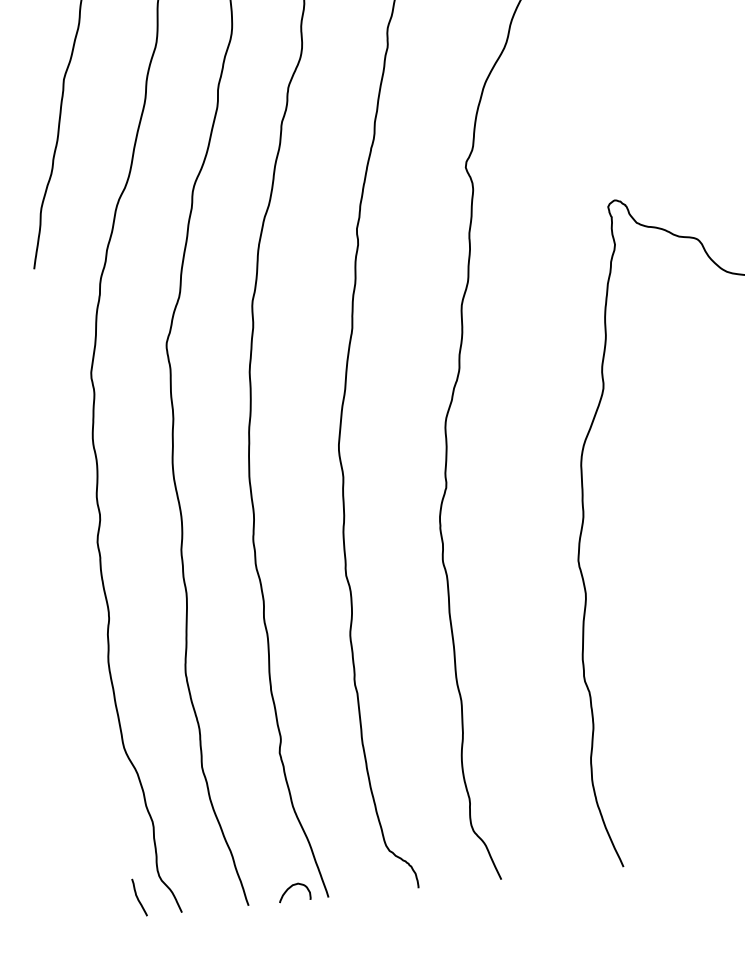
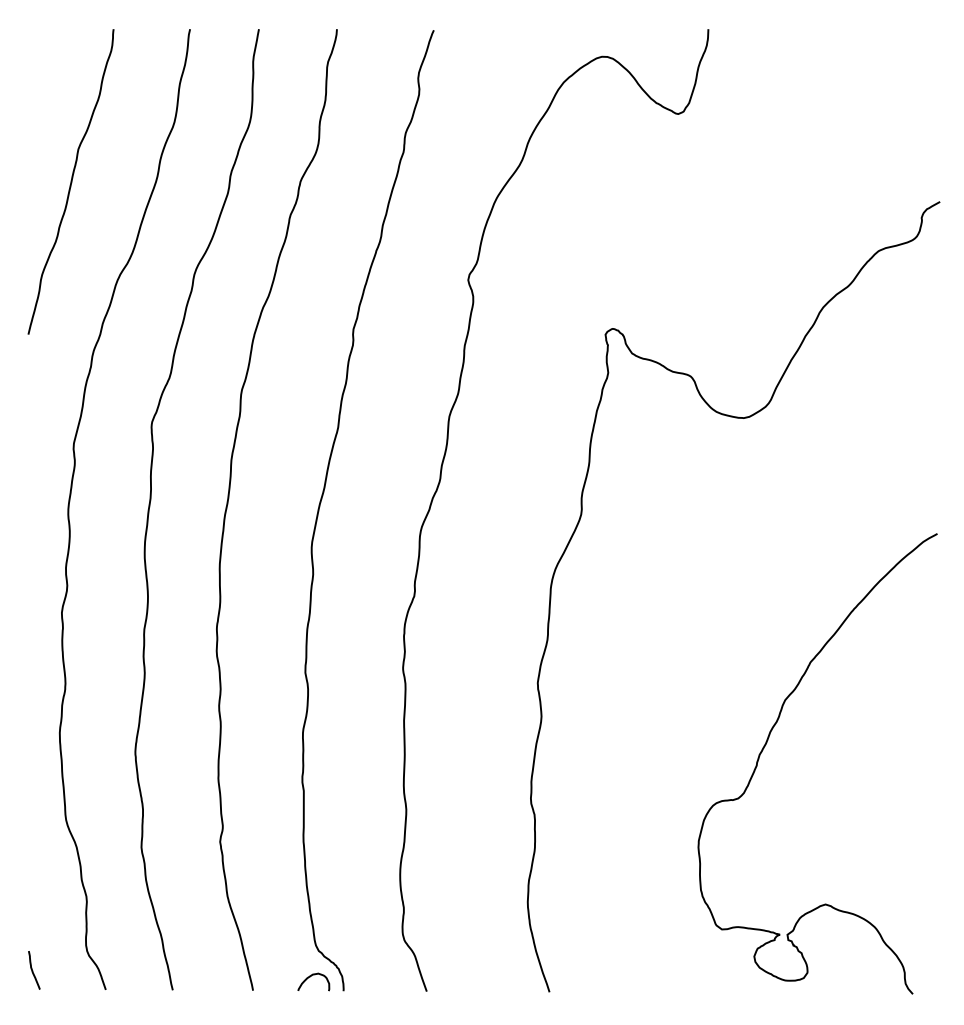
curve: (290, 888) -> (310, 977), moved
curve: (138, 897) -> (33, 970), moved

